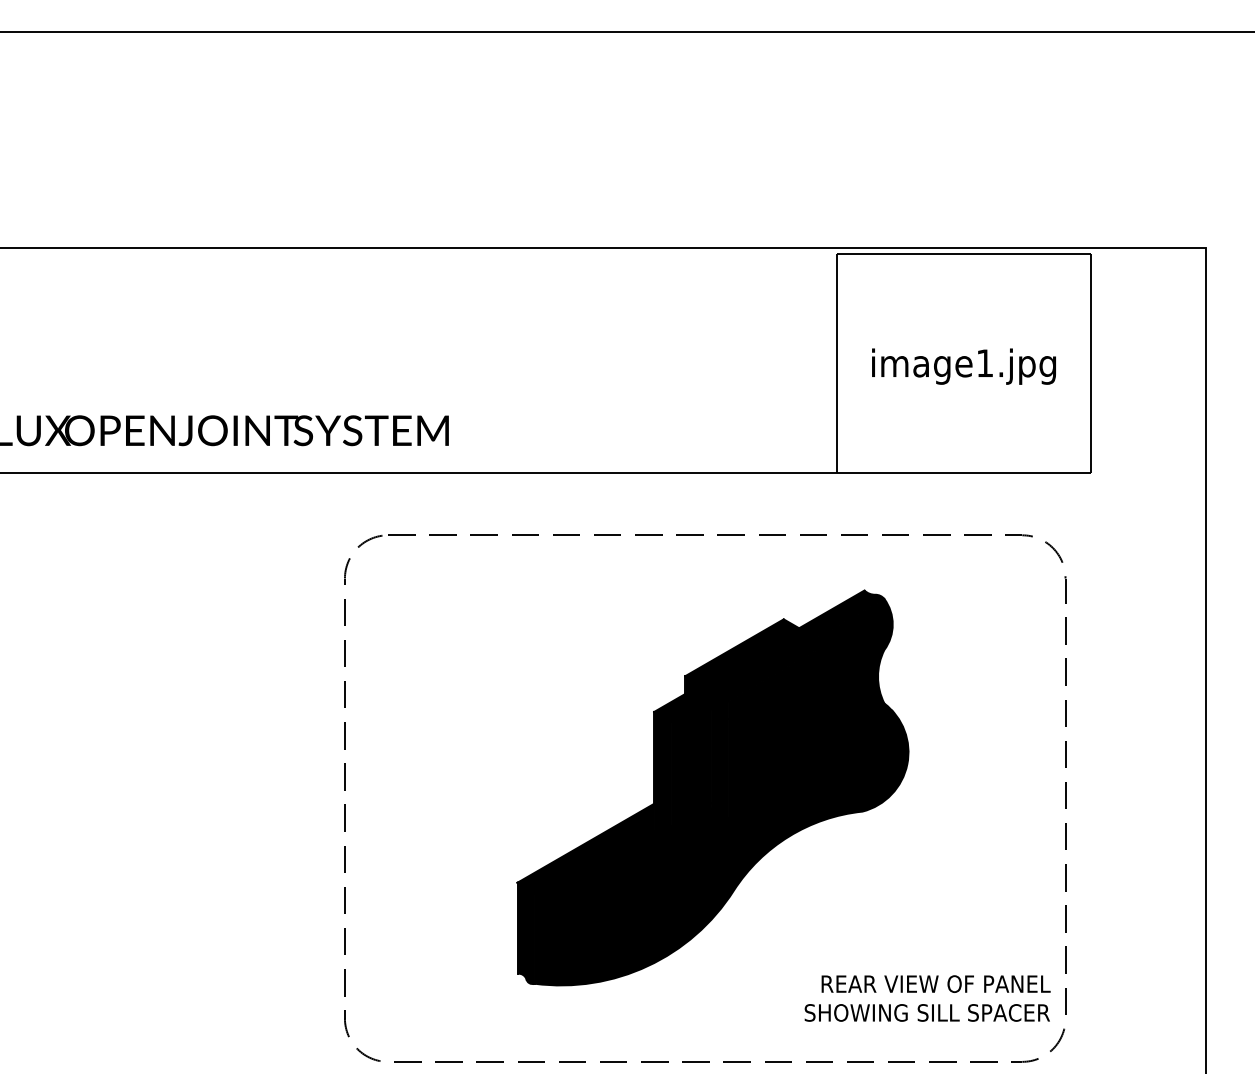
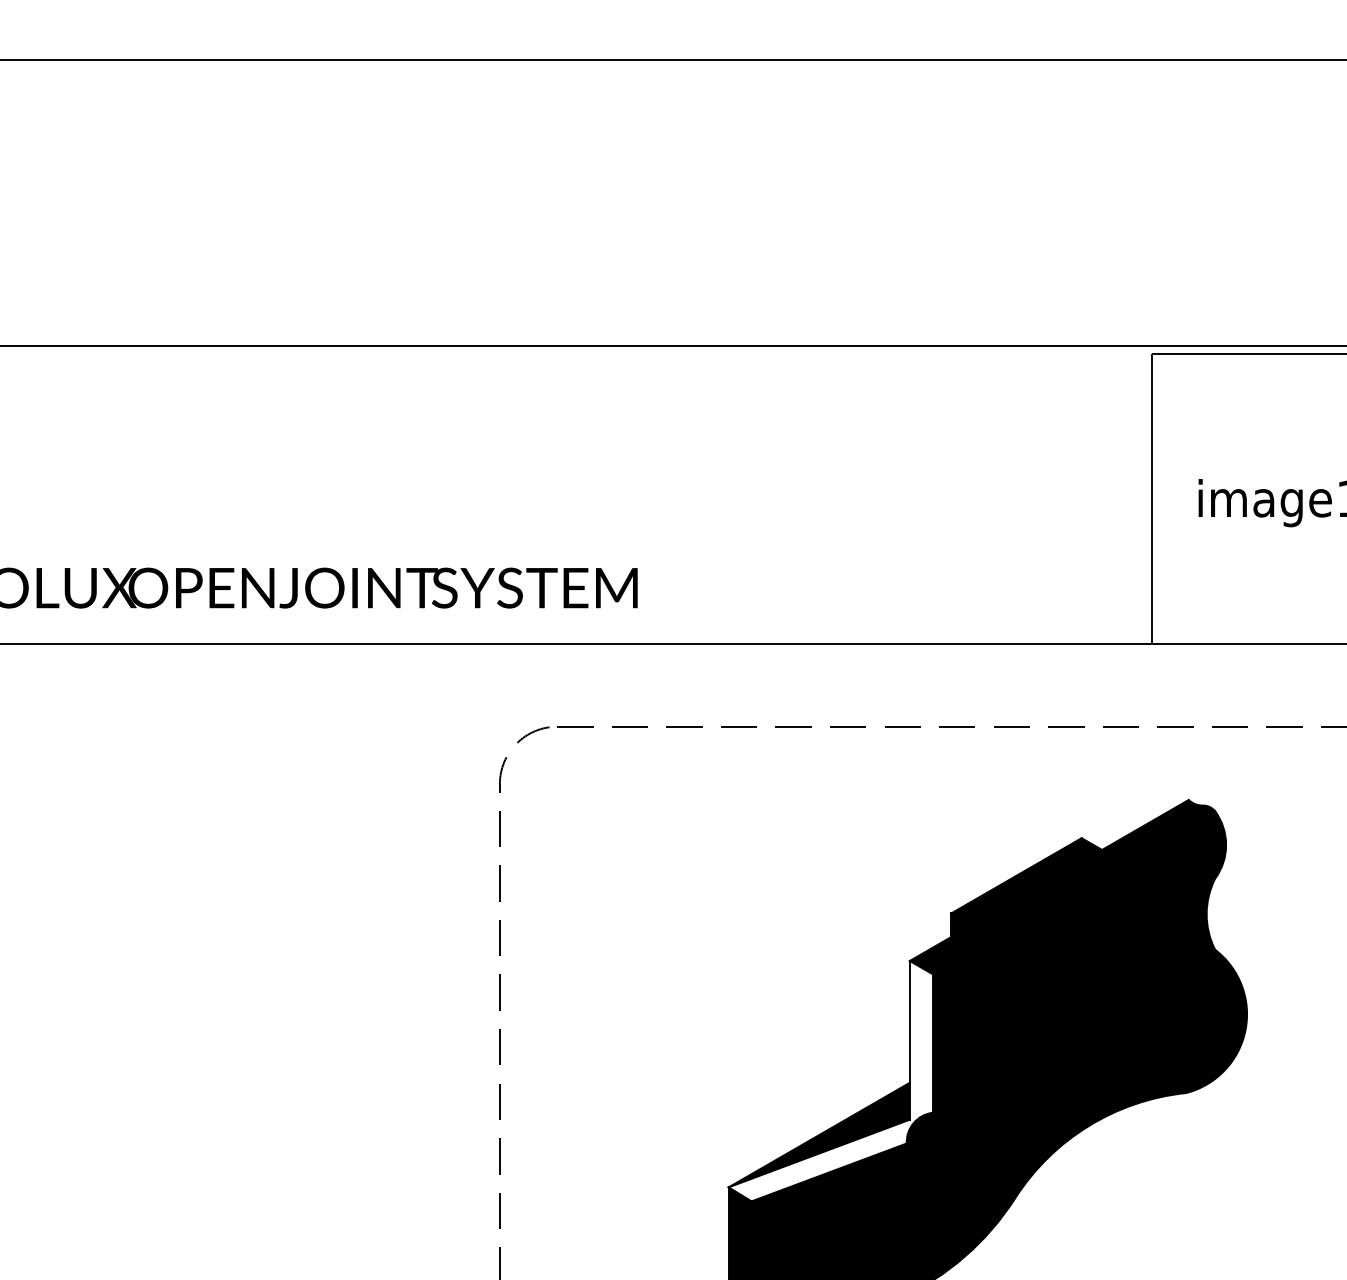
fill: (594, 802) -> (830, 1080), removed

